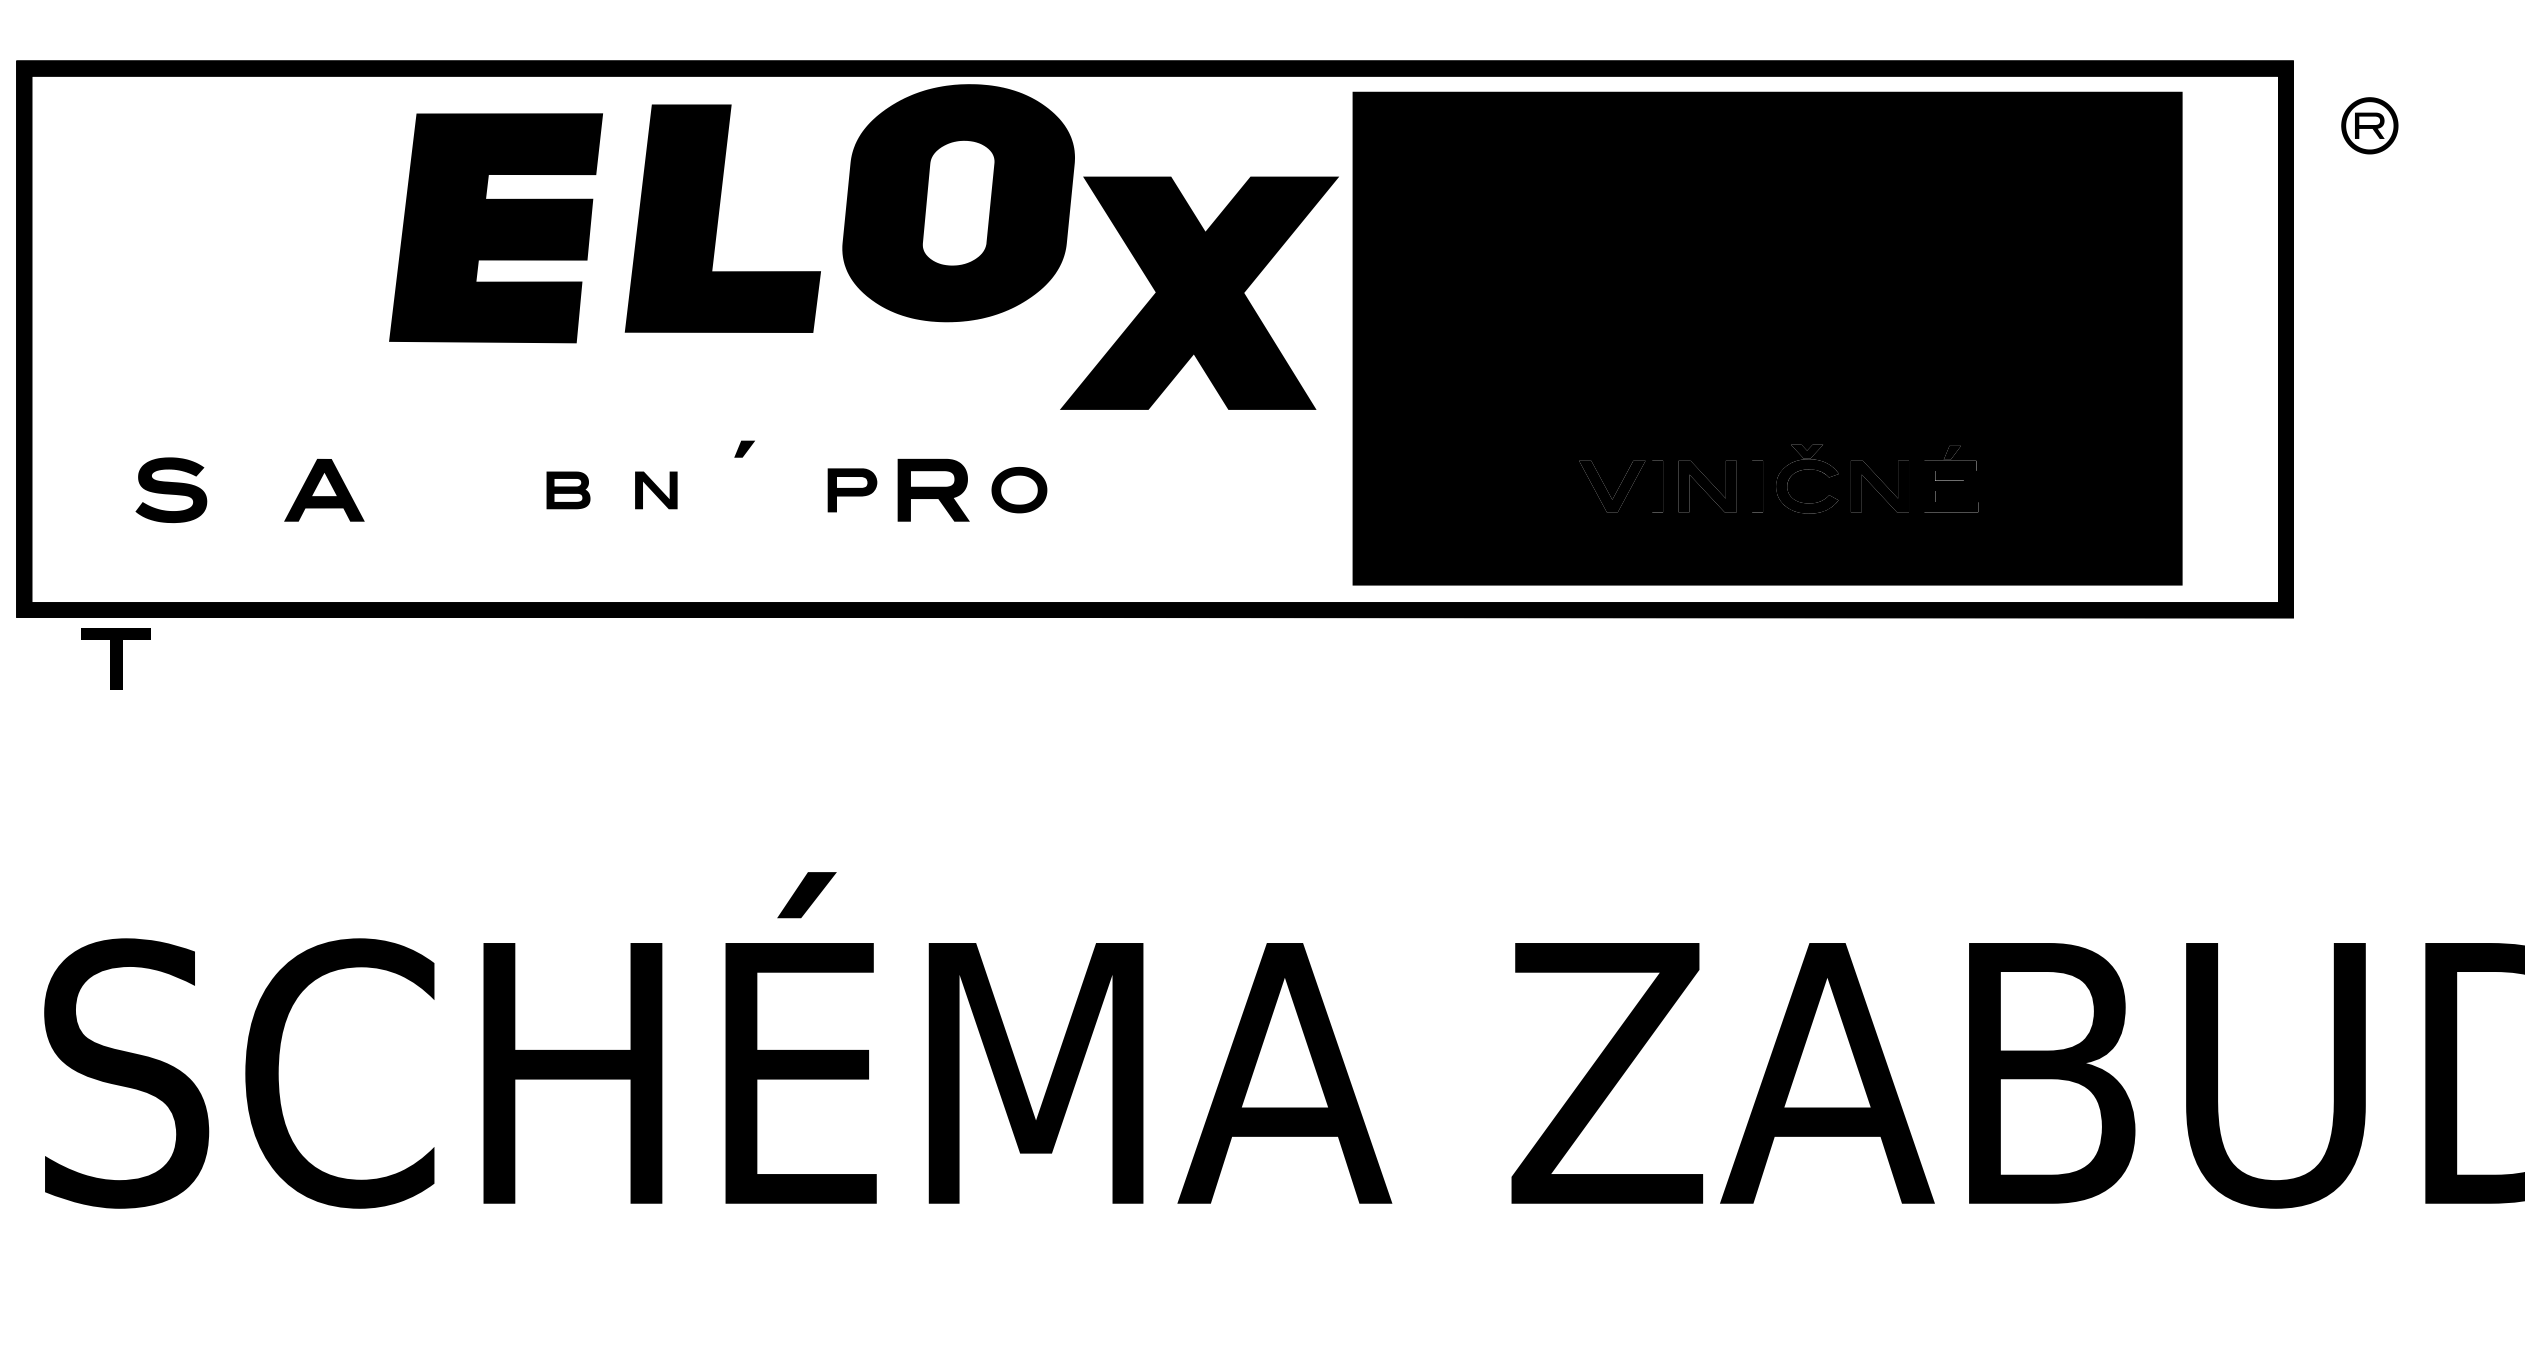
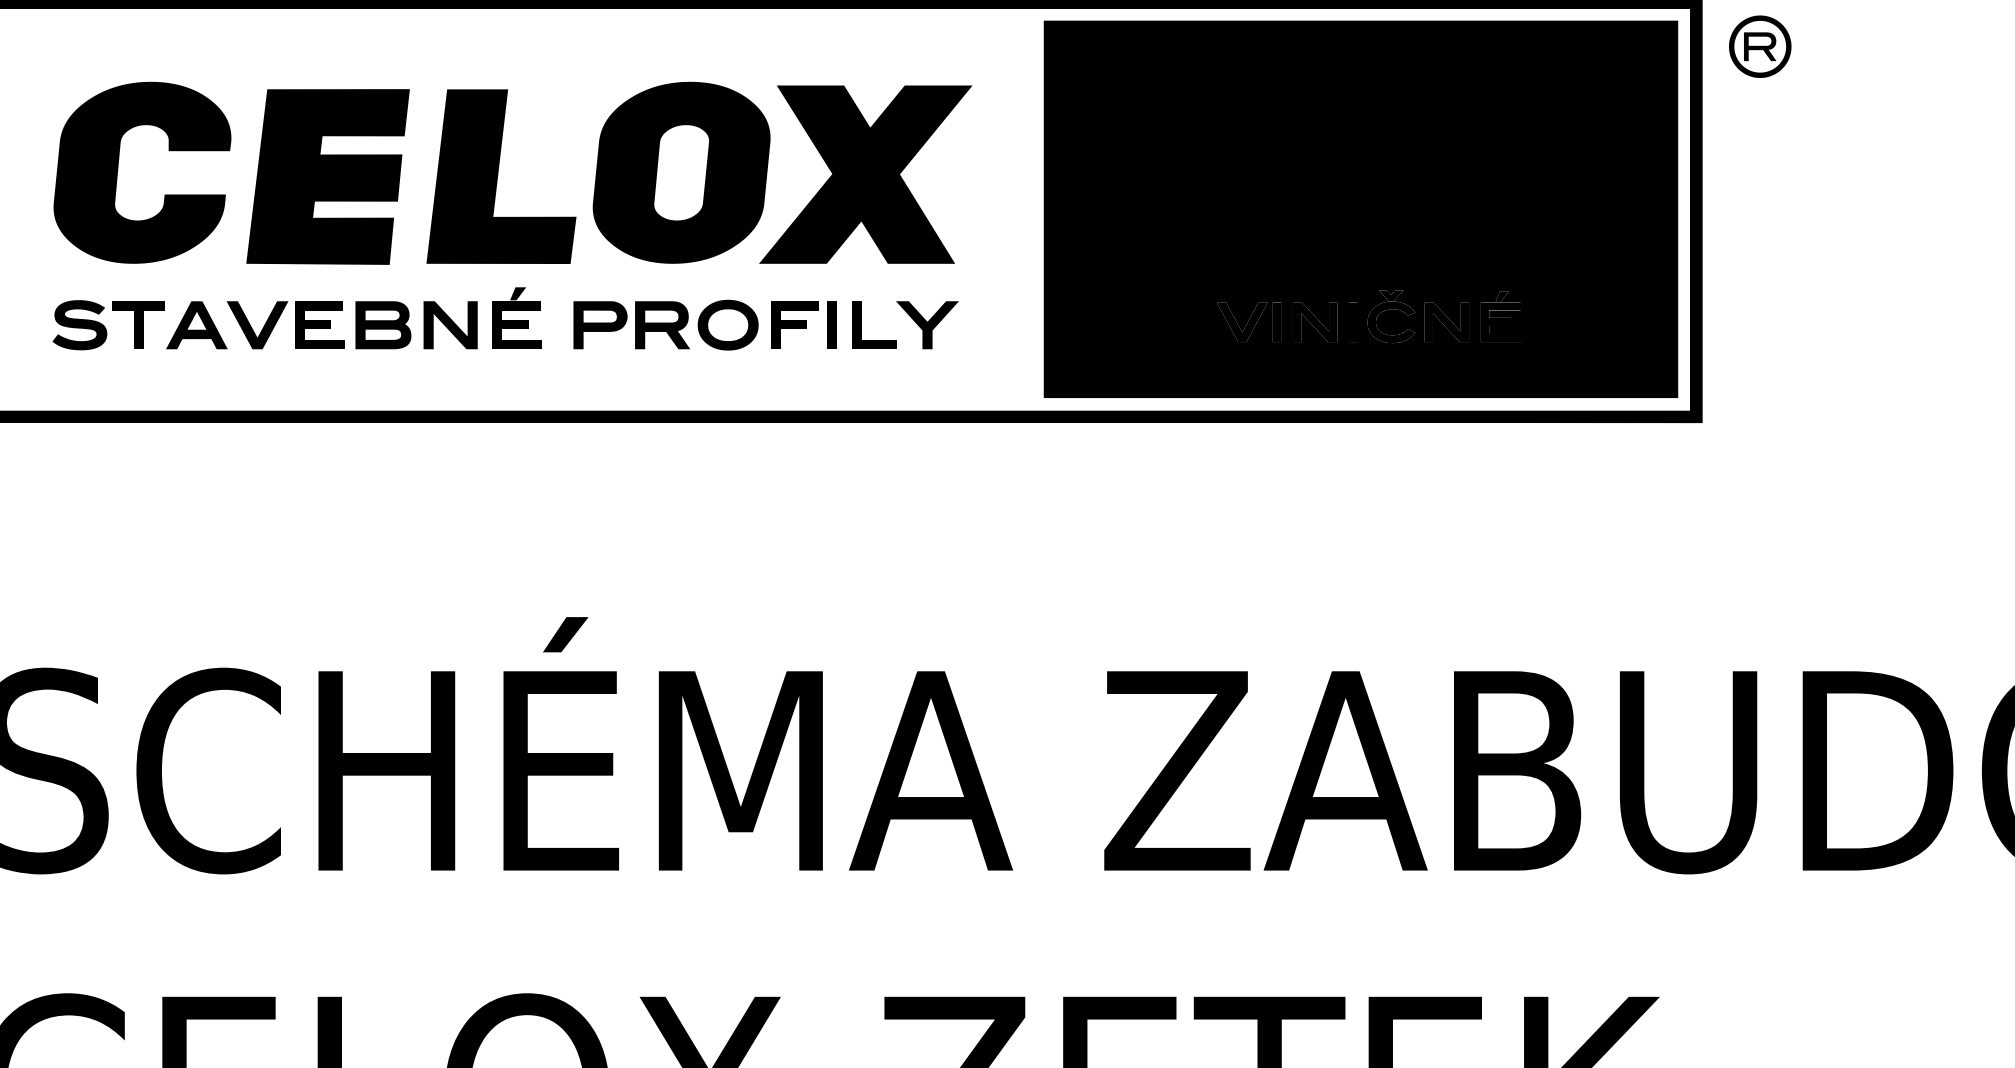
part: (2370, 125) -> (1760, 46), size x1.43
part: (958, 202) -> (681, 172), moved
part: (722, 218) -> (501, 176), moved
part: (495, 227) -> (327, 176), moved
fill: (253, 290) -> (142, 172), added
part: (1766, 337) -> (1360, 208), moved
part: (1018, 489) -> (727, 324), size x1.43
part: (1106, 489) -> (794, 324), added
fill: (403, 490) -> (257, 325), added
fill: (484, 490) -> (319, 325), added
part: (568, 490) -> (383, 325), size x1.67
part: (656, 490) -> (450, 325), size x1.67
fill: (743, 490) -> (517, 325), added
part: (852, 490) -> (600, 325), size x1.43
fill: (1155, 490) -> (832, 325), added
fill: (1209, 490) -> (873, 325), added
fill: (1280, 490) -> (927, 325), added
part: (115, 658) -> (138, 324), moved

